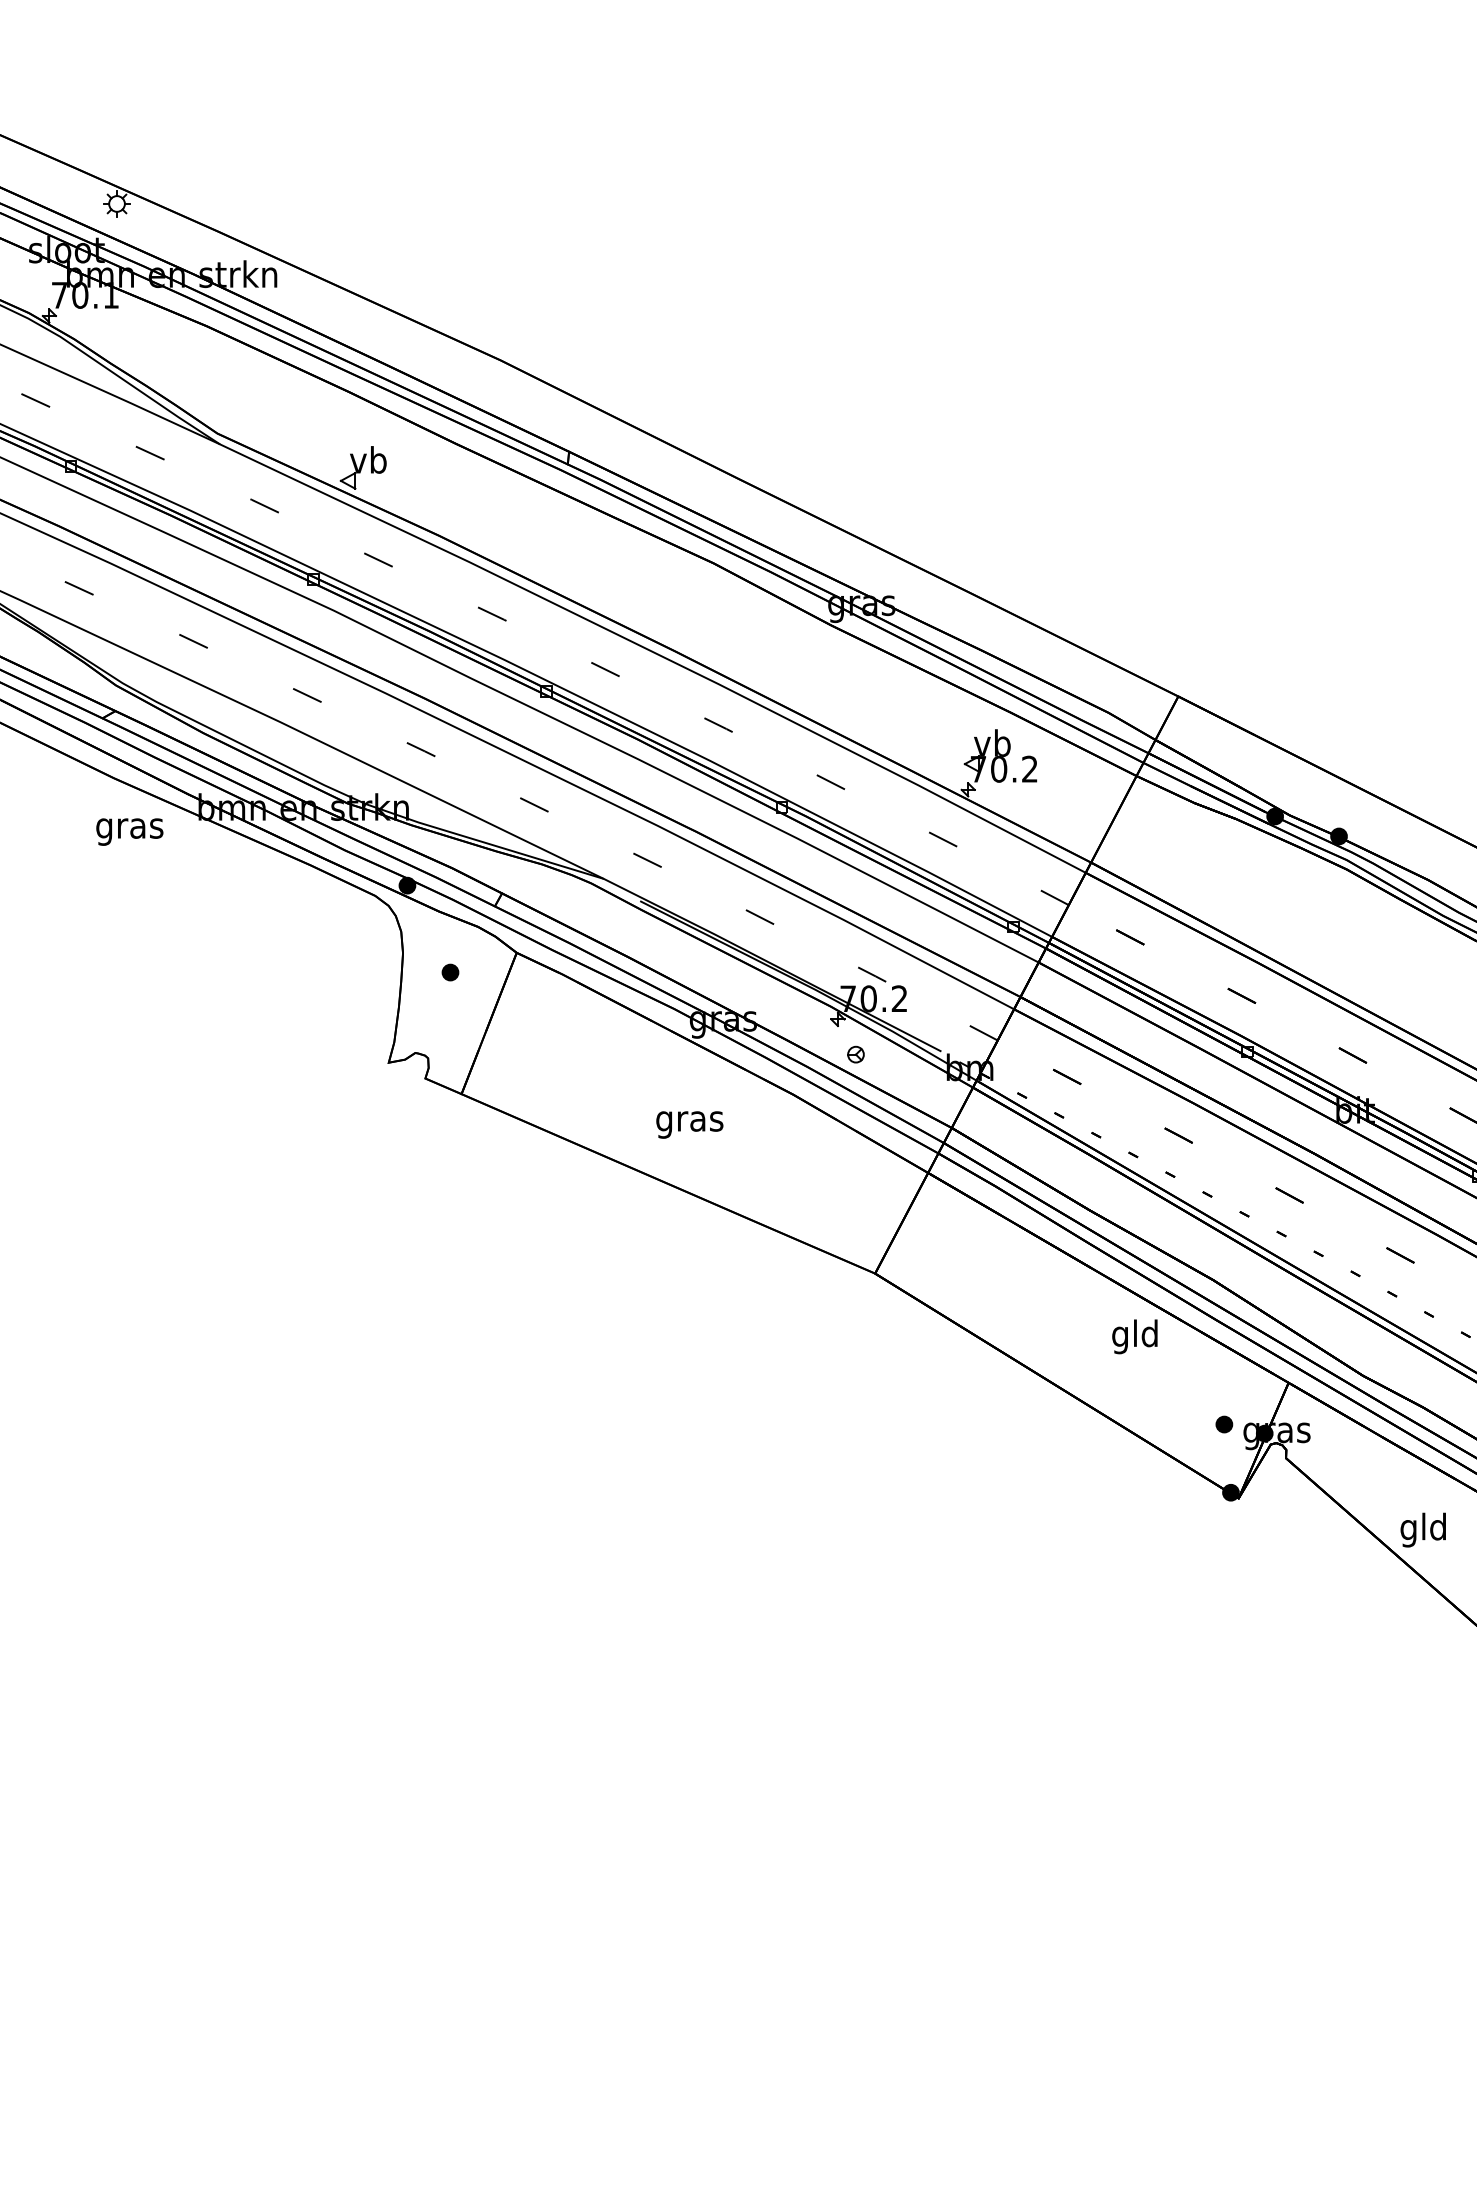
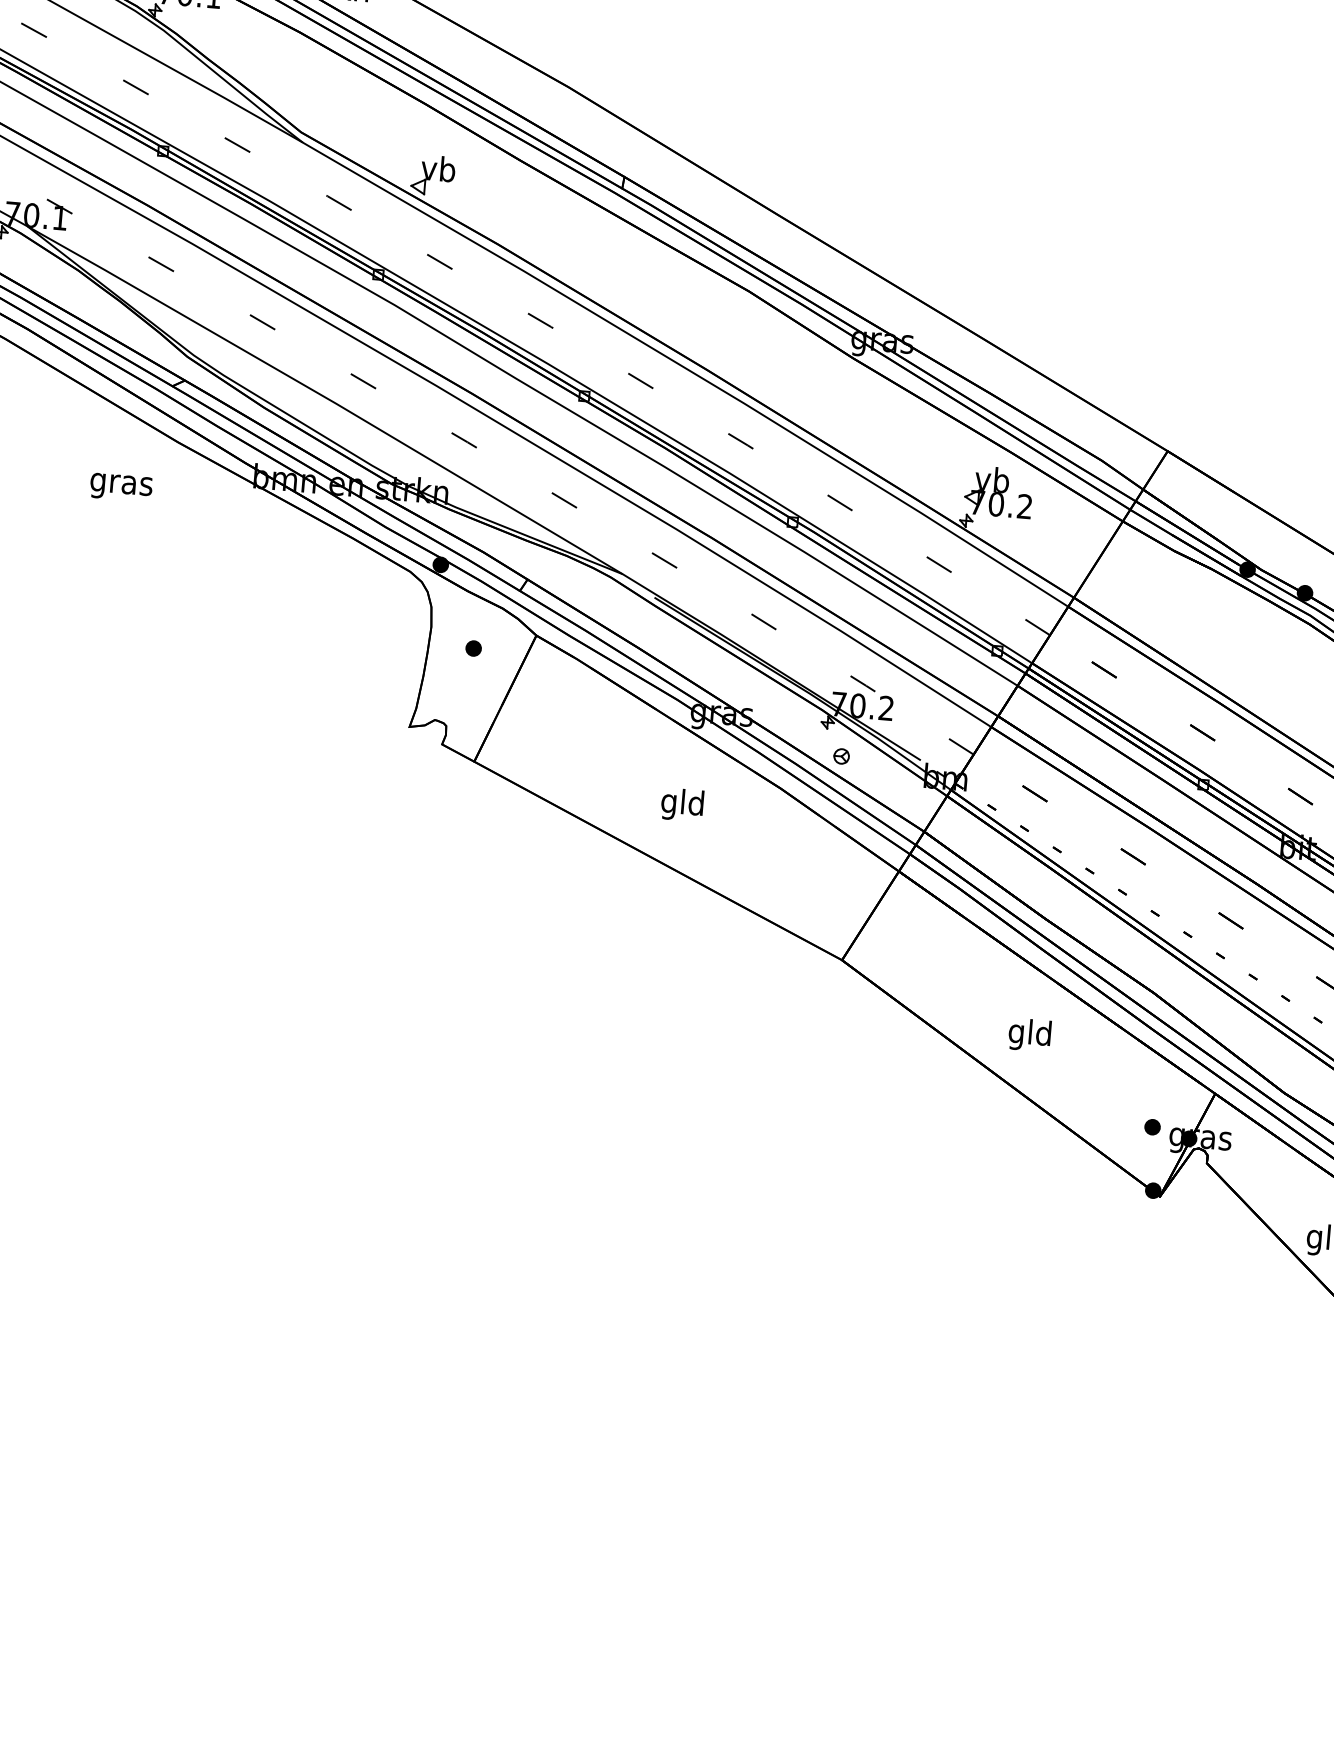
text: (129, 831) -> (120, 487), moved
text: (689, 1121) -> (682, 805), gras -> gld
text: (1134, 1336) -> (1029, 1034), moved

